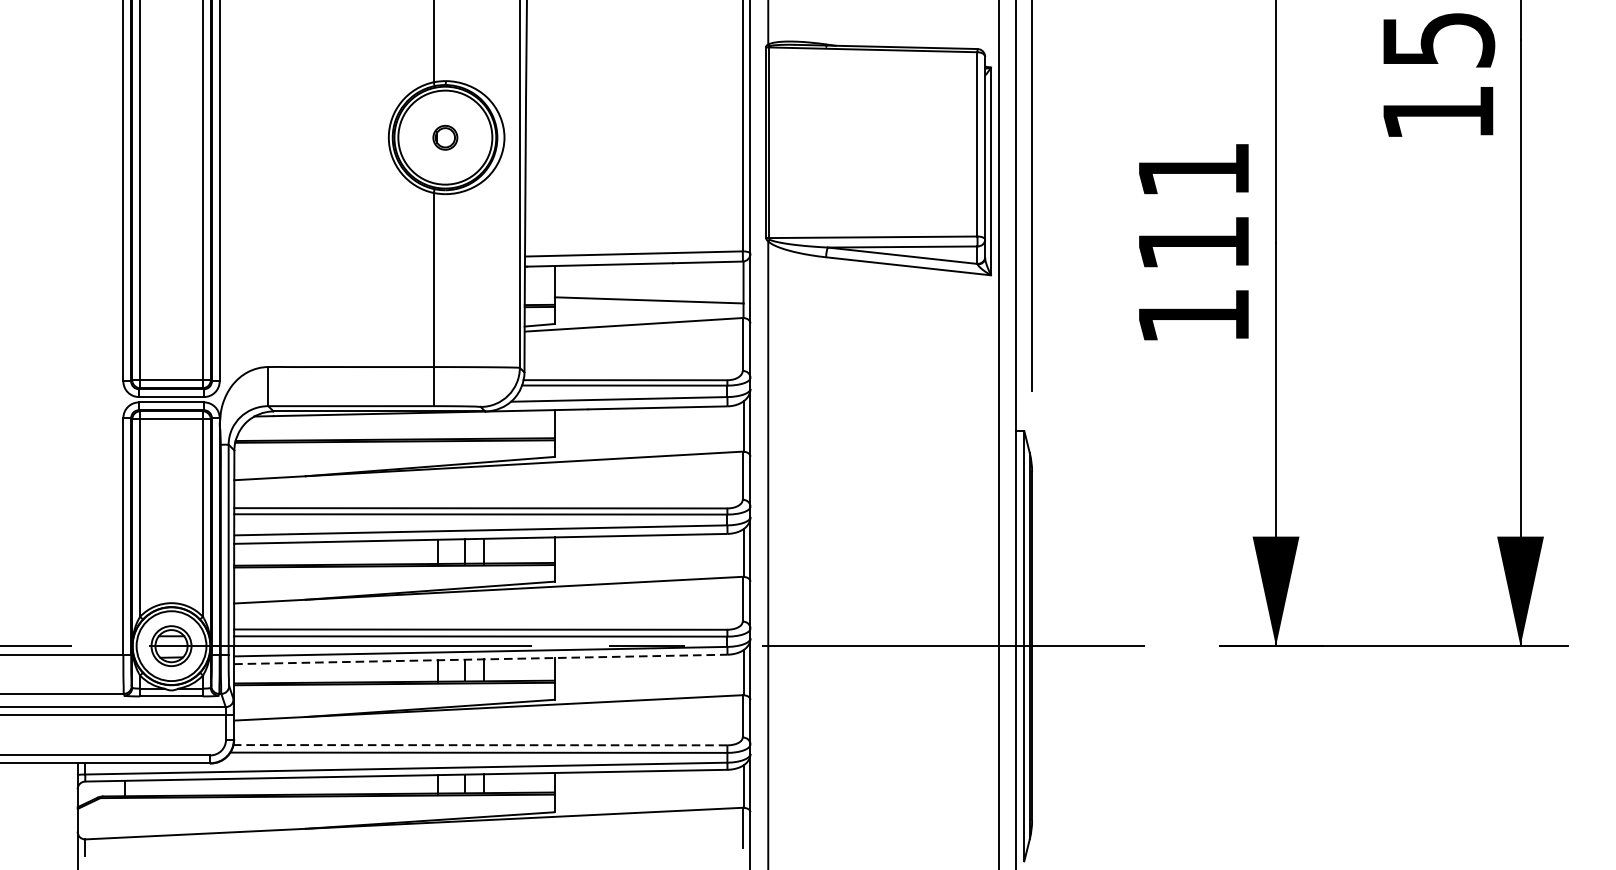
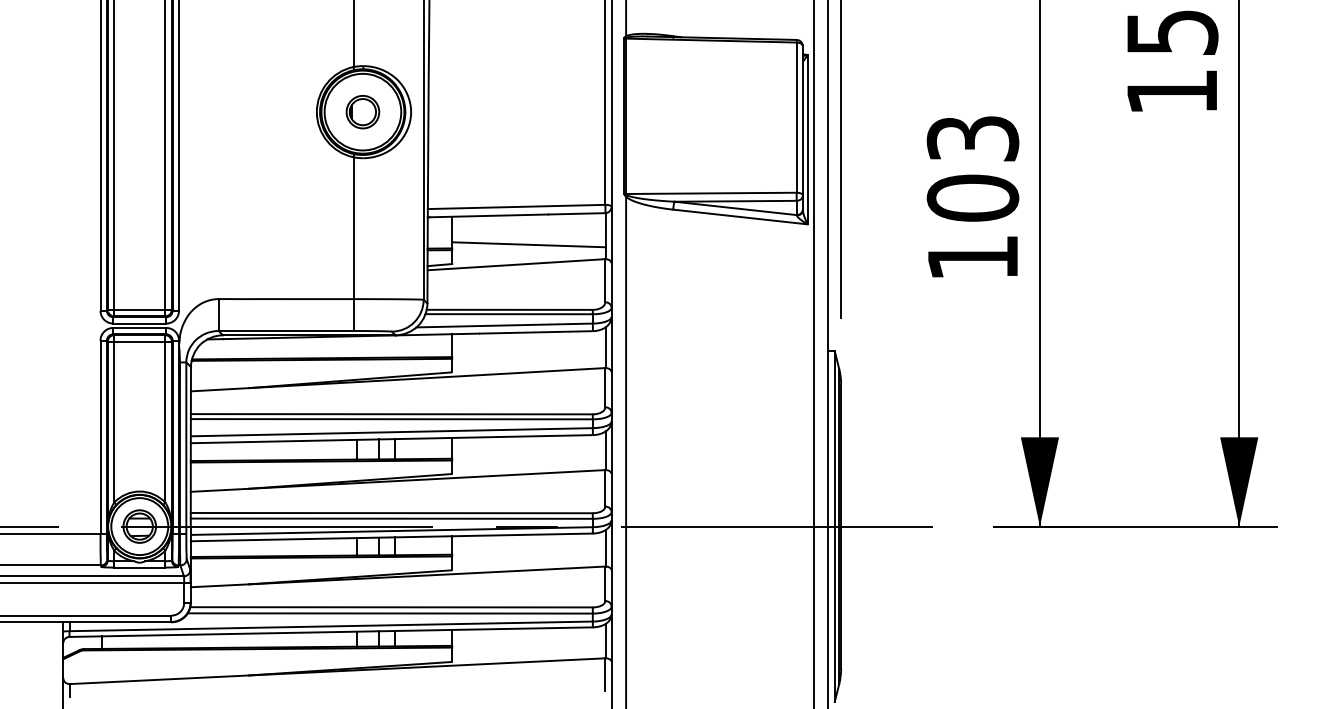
part: (444, 138) -> (362, 112), size x1.67
text: (1193, 206) -> (972, 168), 111 -> 103
line: (481, 659) -> (392, 537), dashed -> solid
line: (480, 745) -> (391, 607), dashed -> solid

